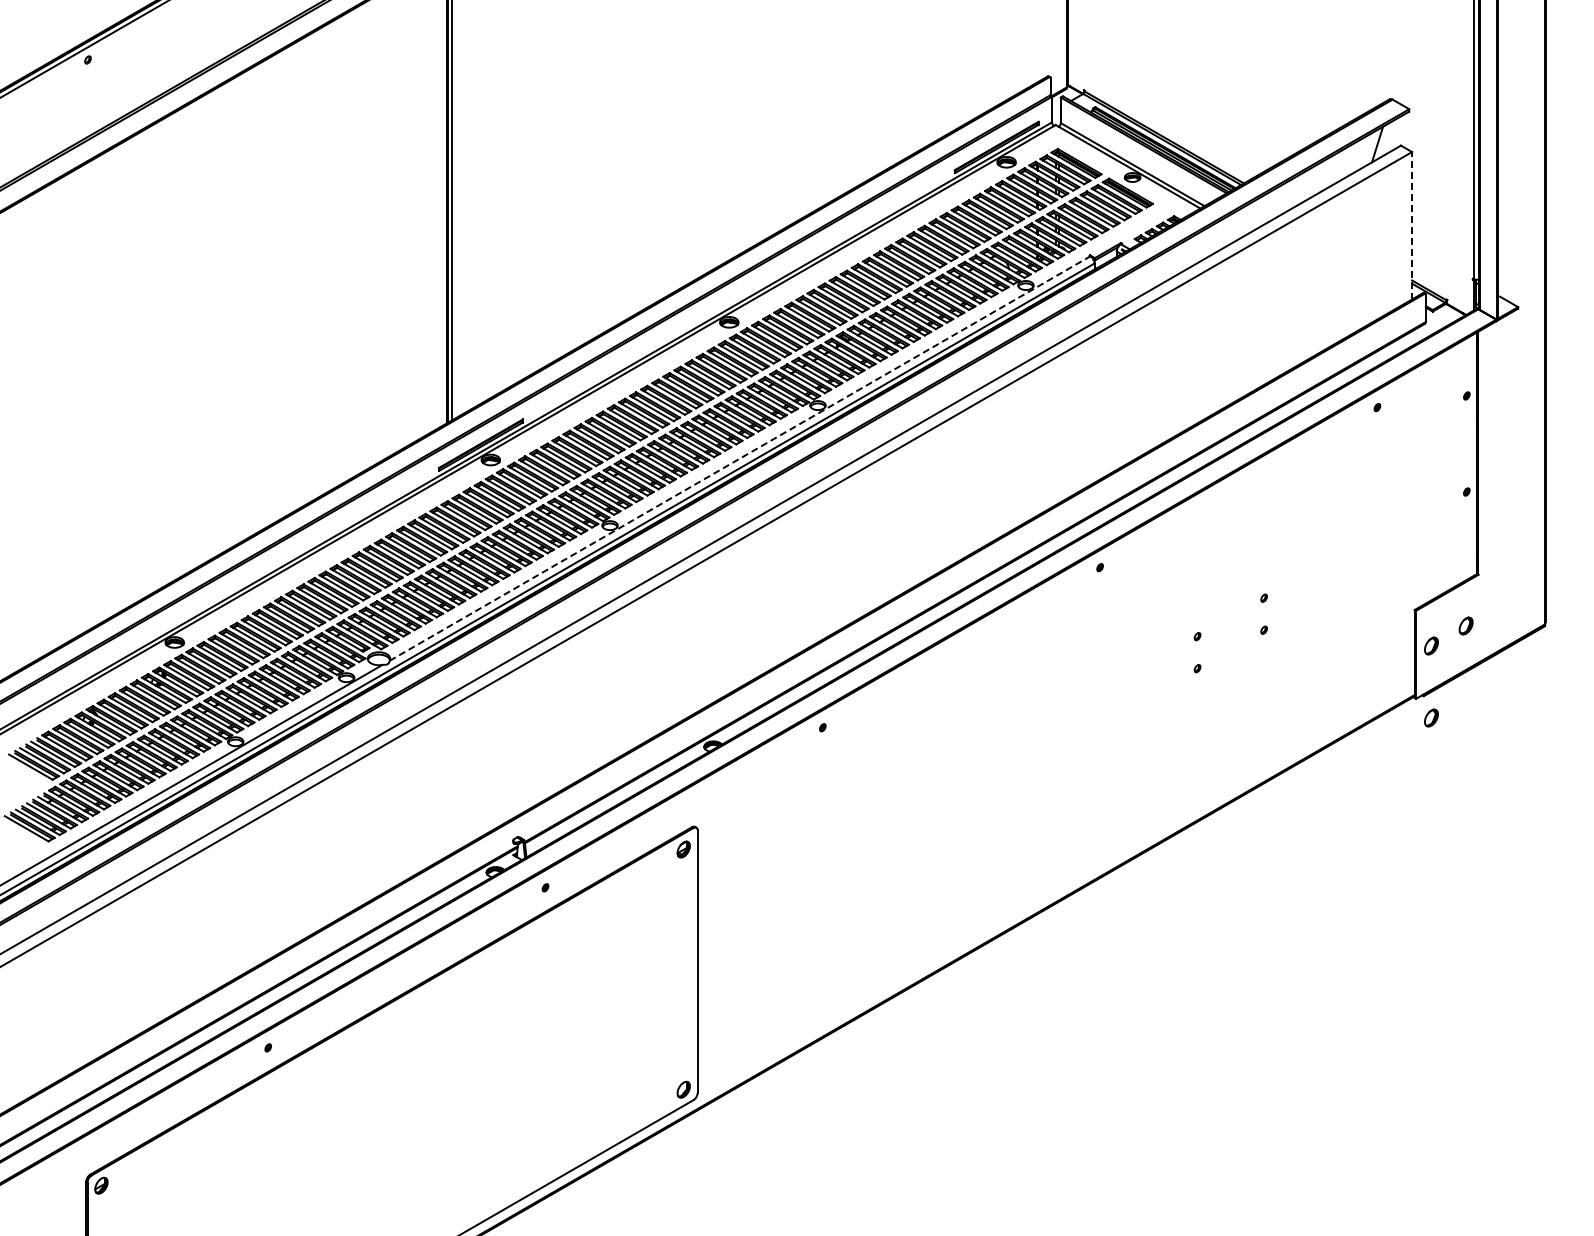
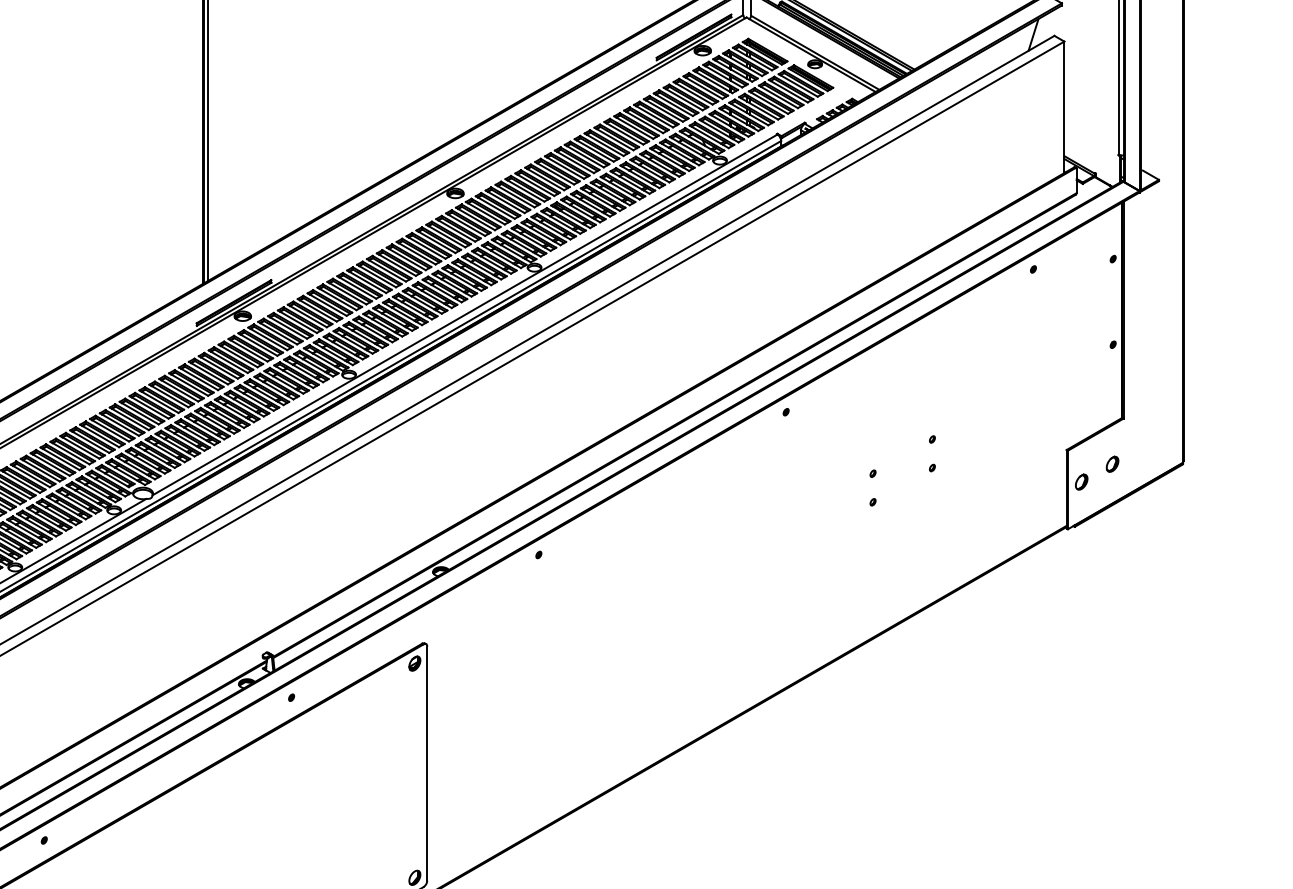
line: (1412, 225) -> (1064, 107), dashed -> solid
line: (740, 458) -> (465, 314), dashed -> solid
part: (1431, 717) -> (1081, 545), removed

